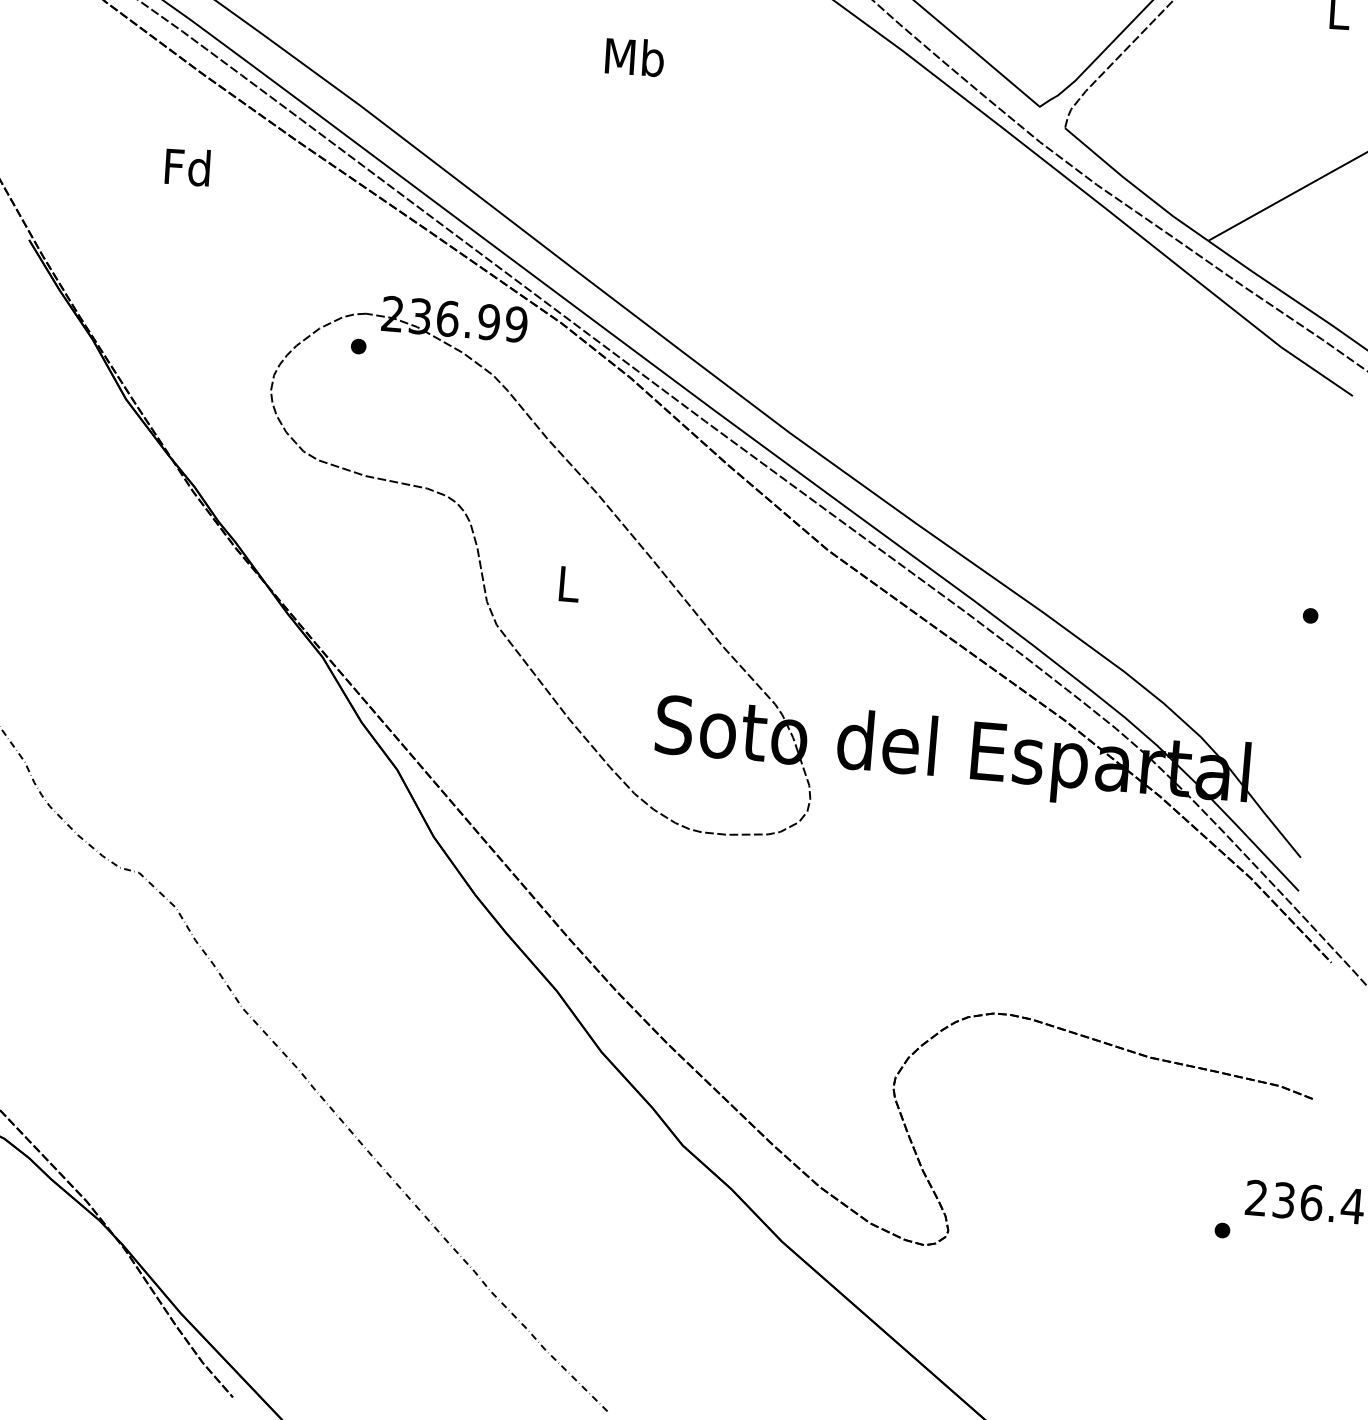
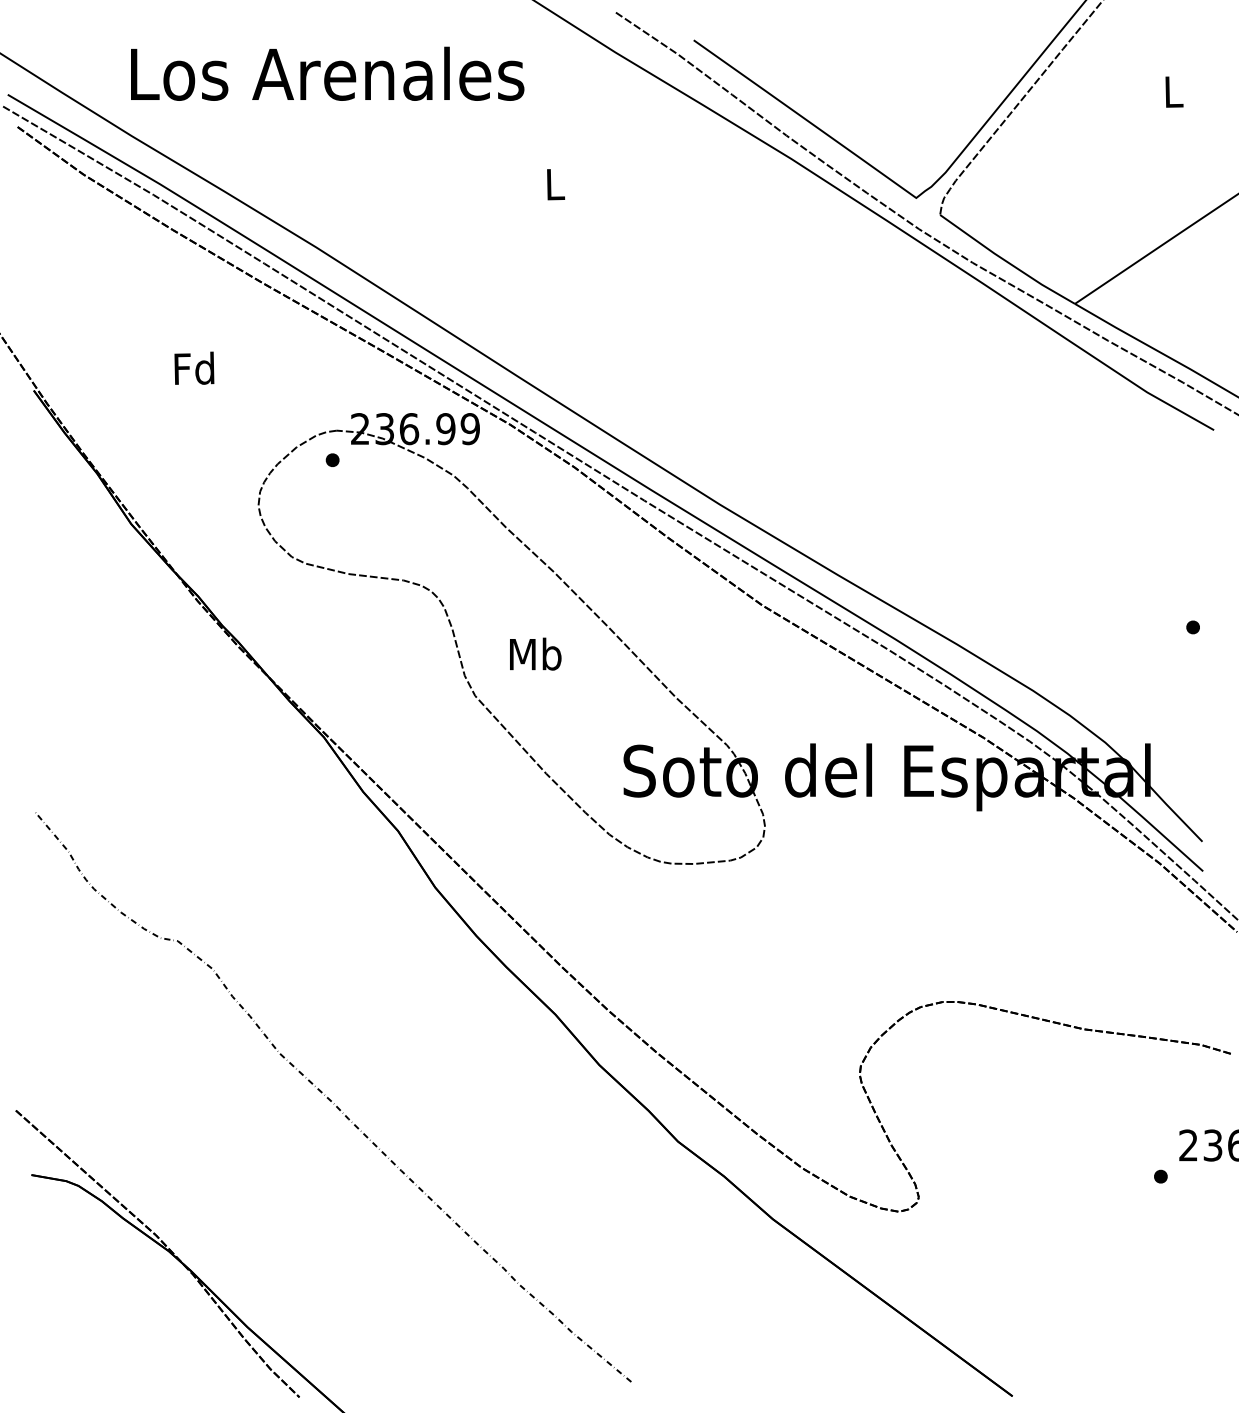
text: (634, 56) -> (554, 183), Mb -> L
text: (187, 166) -> (194, 367), moved
text: (568, 583) -> (535, 653), L -> Mb

